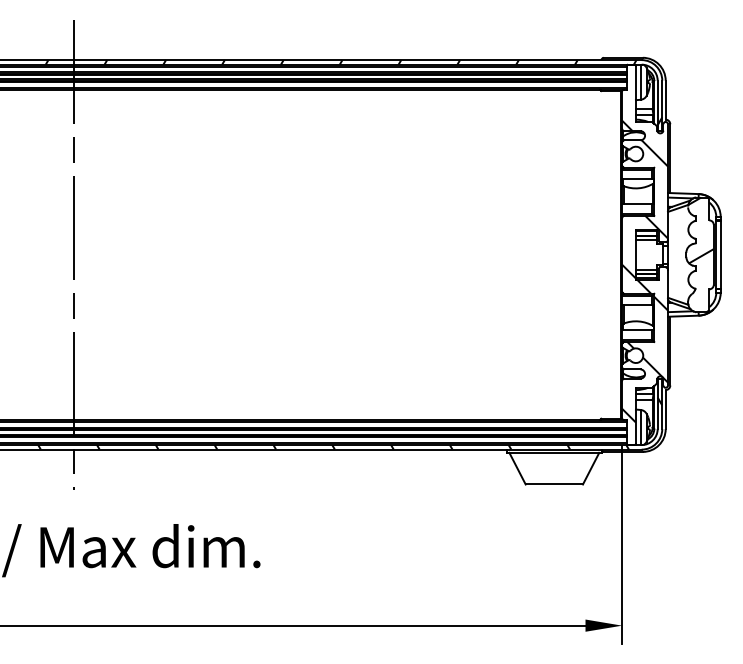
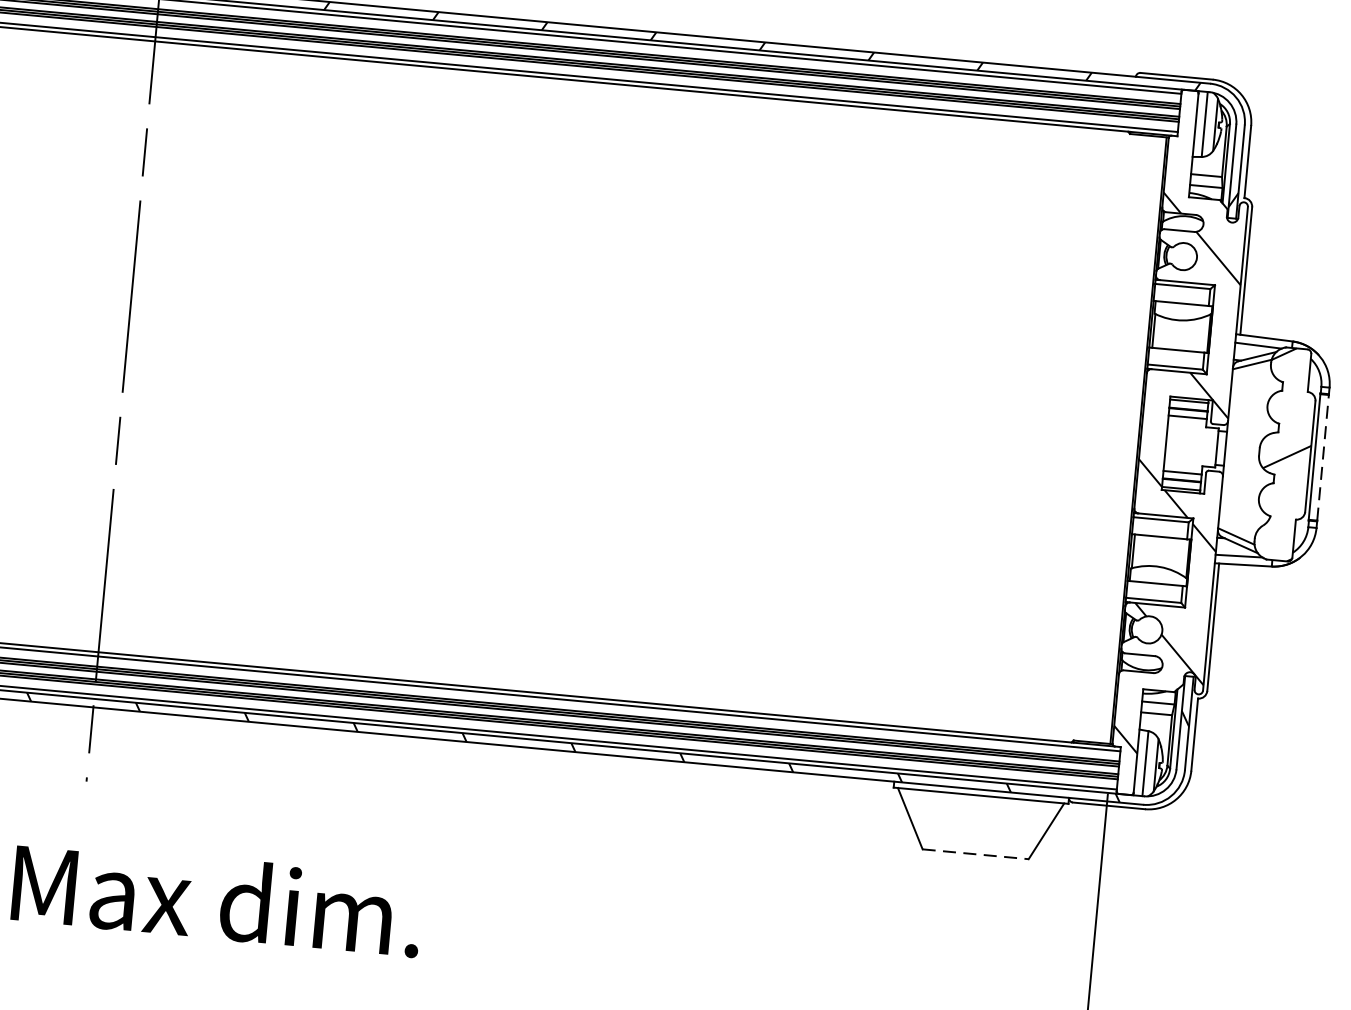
line: (720, 254) -> (1322, 457), solid -> dashed
line: (554, 484) -> (975, 854), solid -> dashed

